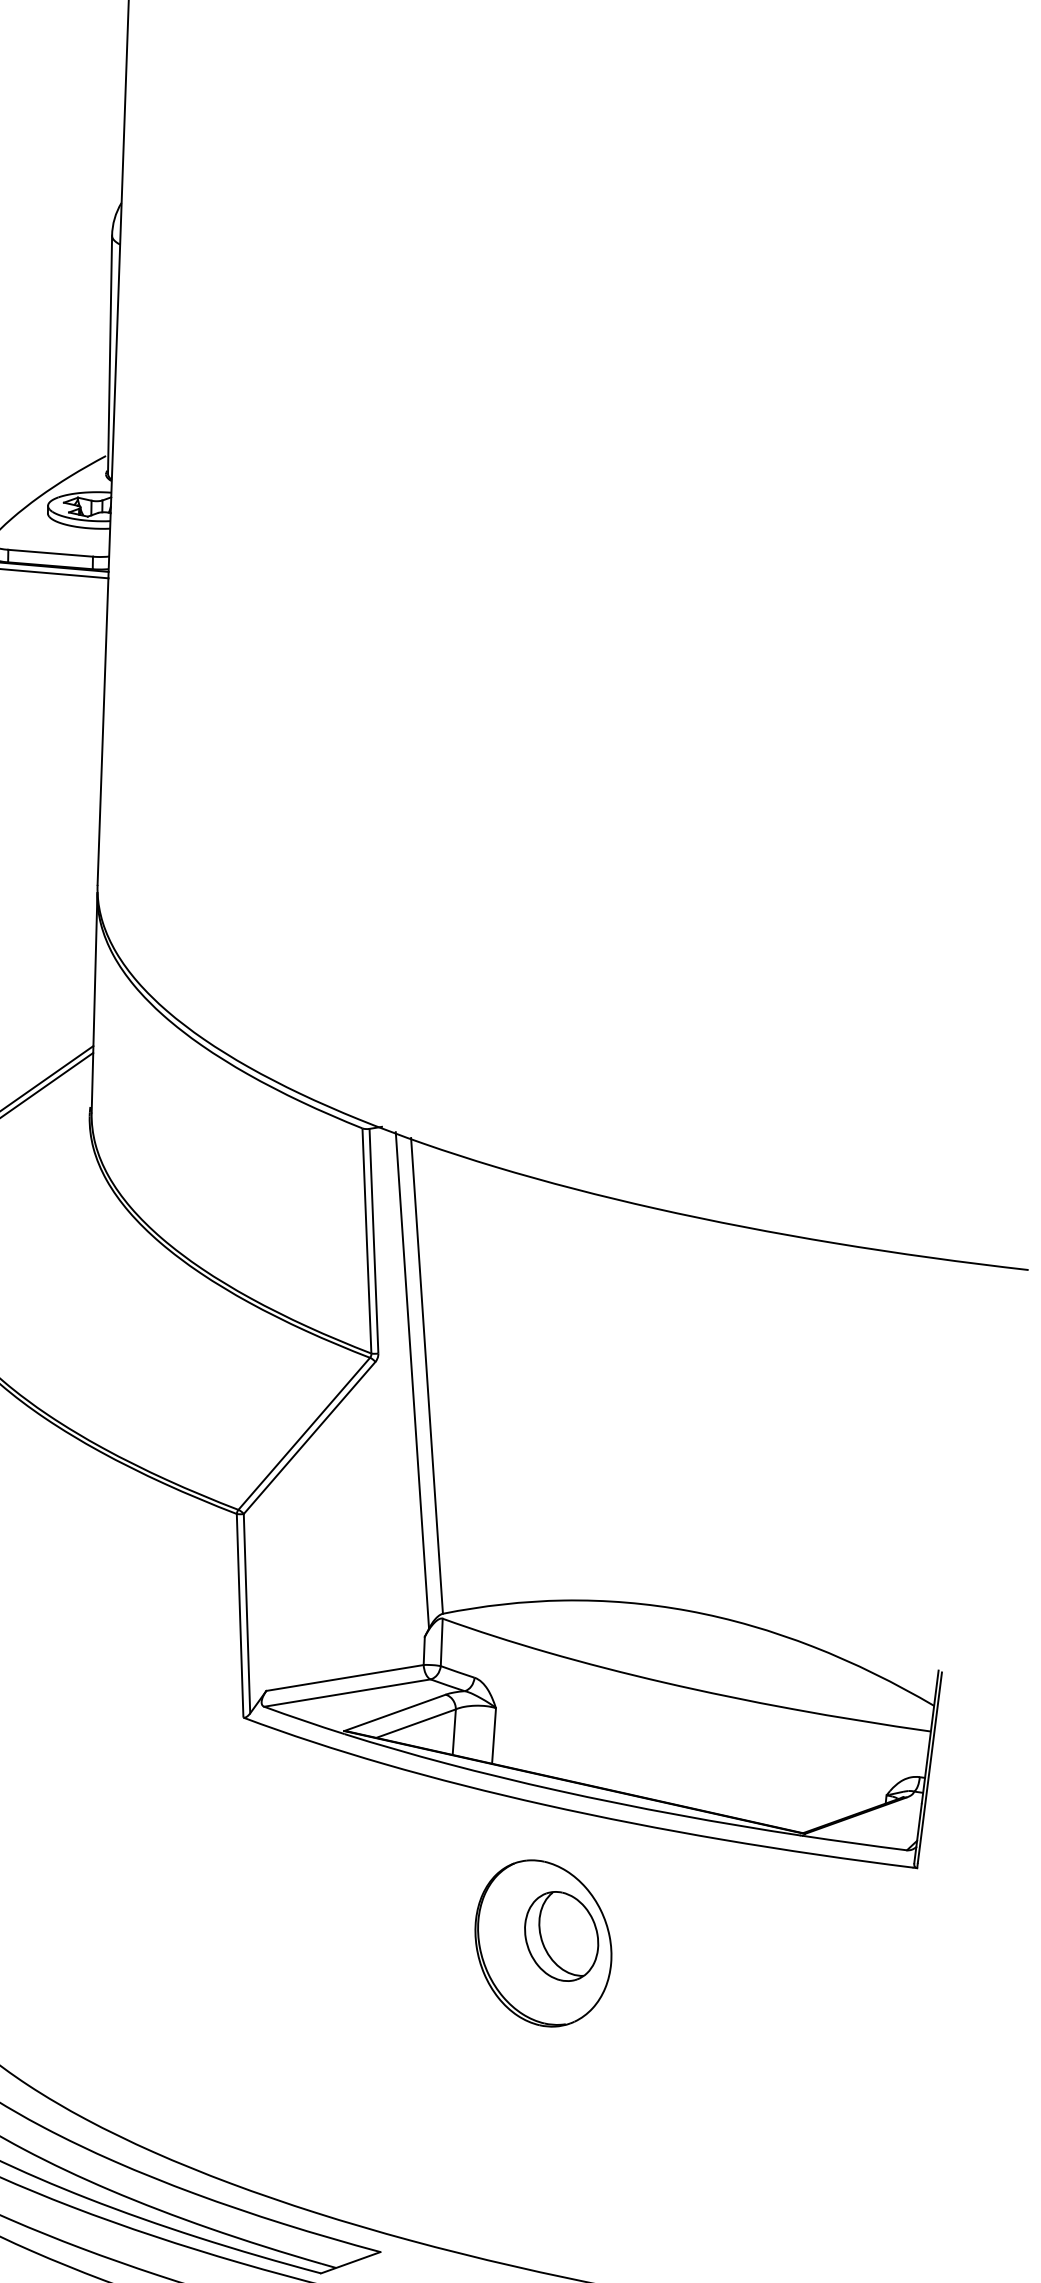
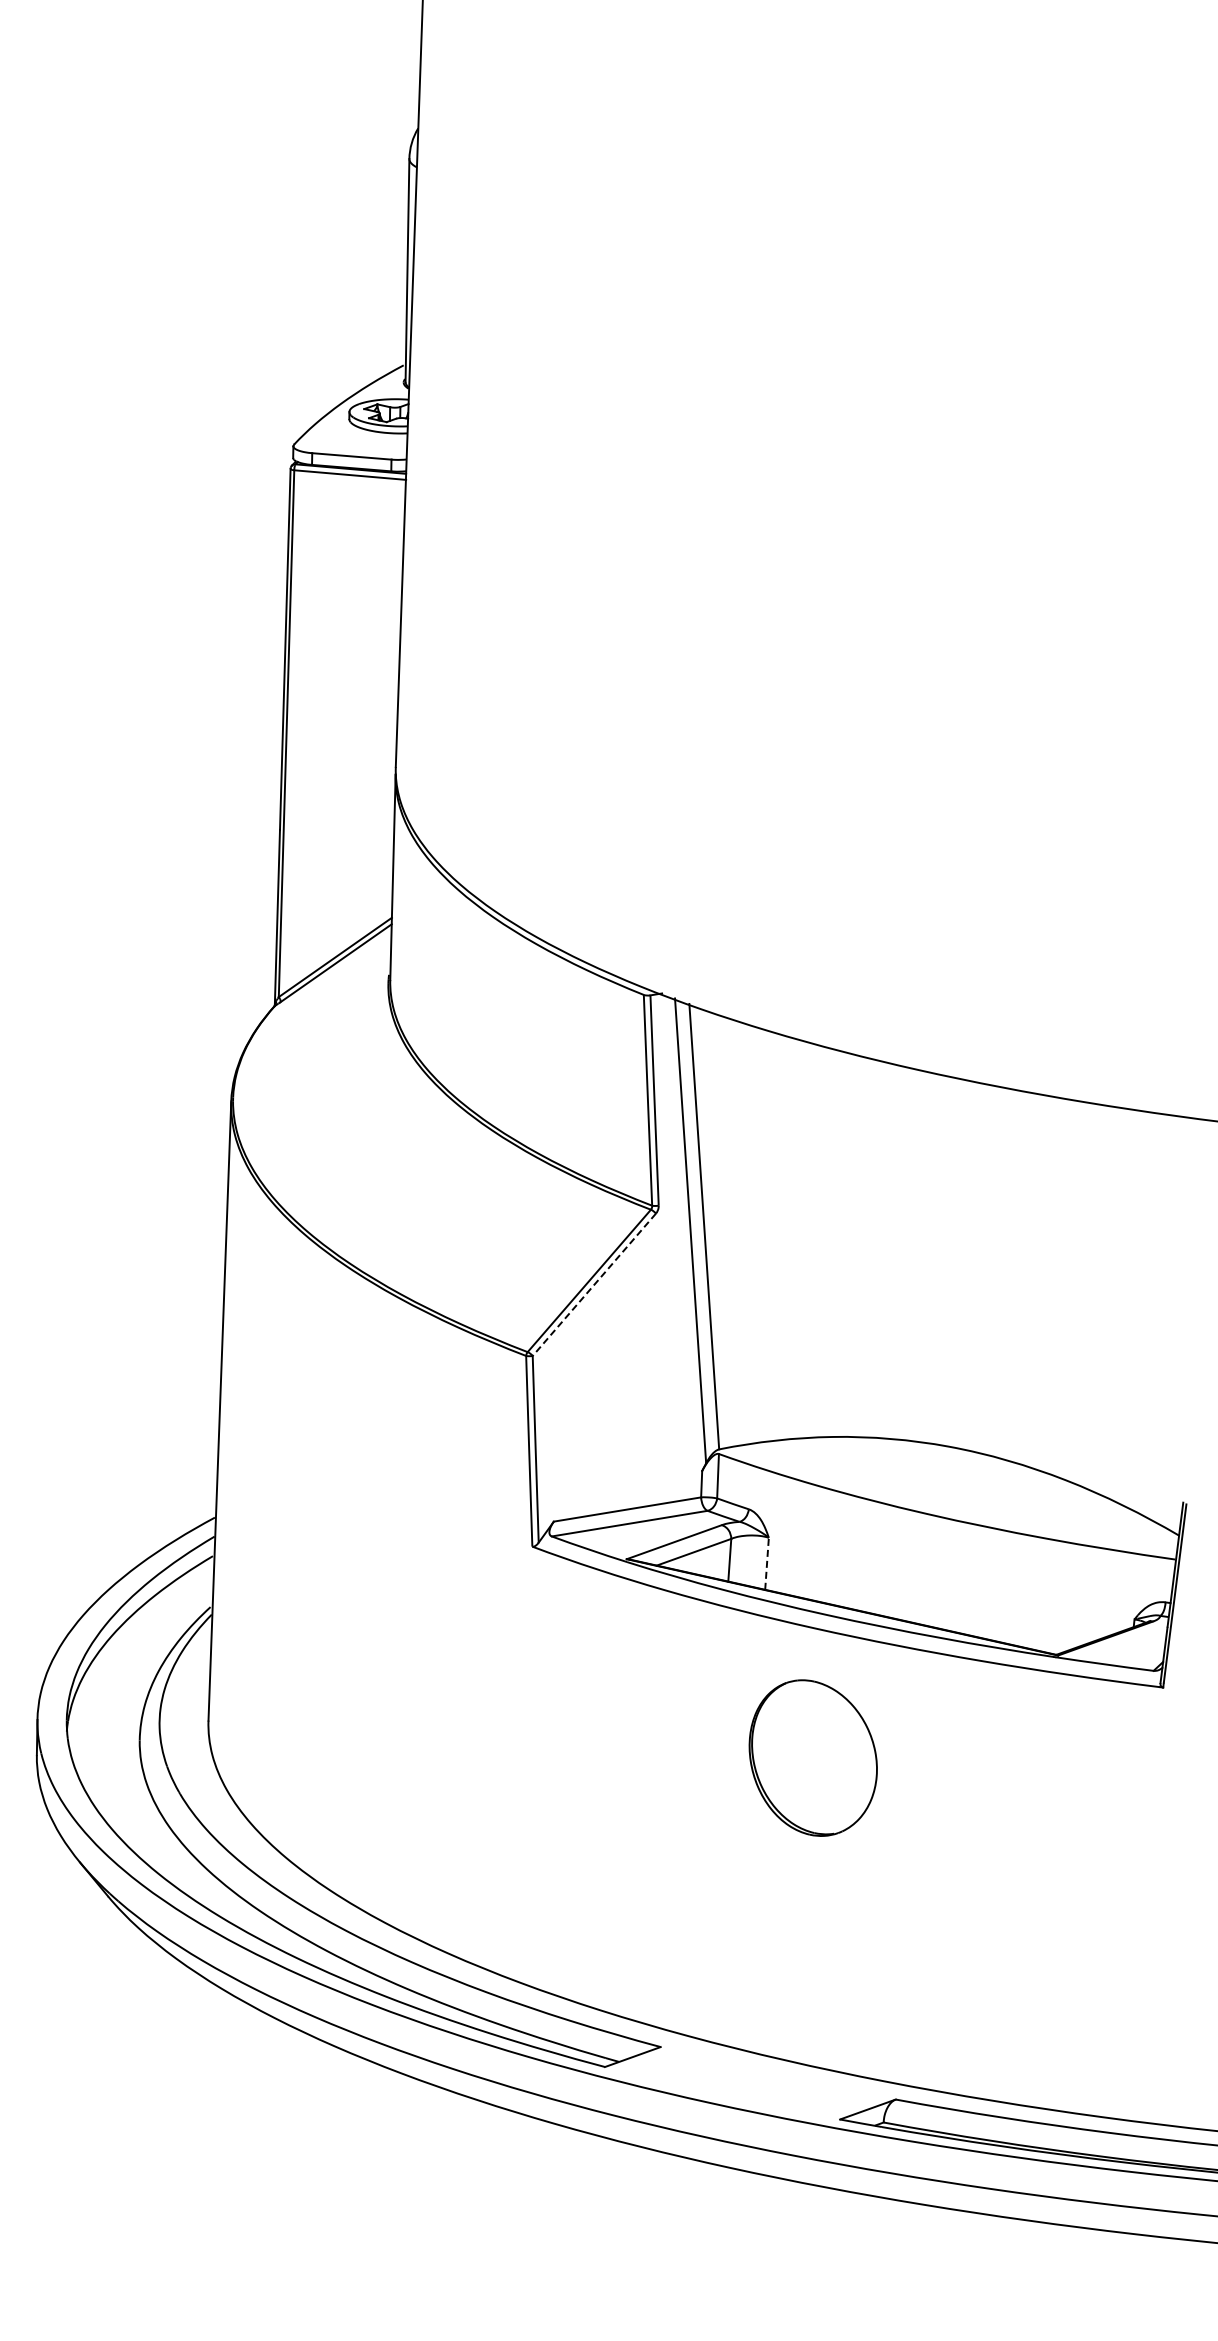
line: (309, 1438) -> (594, 1285), solid -> dashed
line: (494, 1735) -> (767, 1563), solid -> dashed
part: (561, 1936) -> (830, 1751), removed

